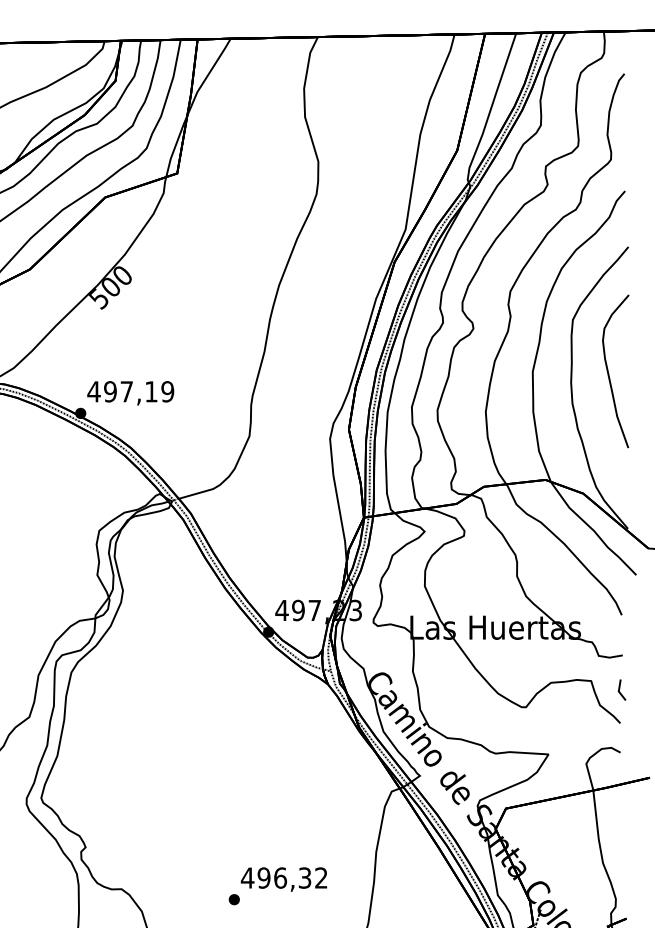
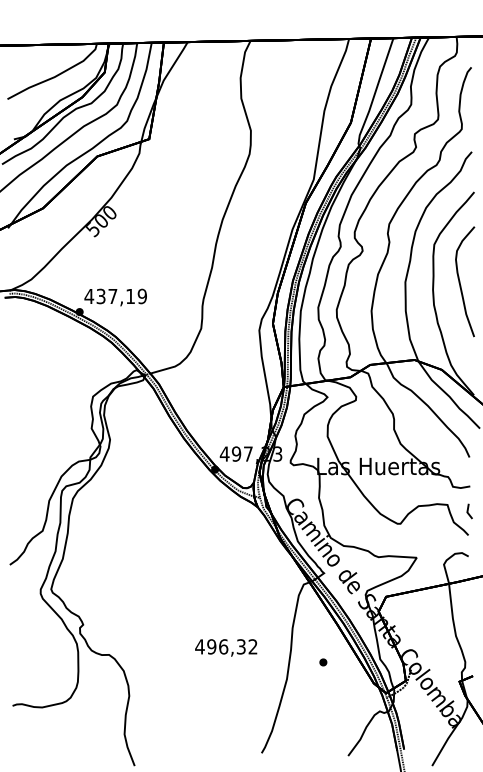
text: (109, 390) -> (100, 295), 497,19 -> 437,19
part: (234, 899) -> (323, 662), moved

